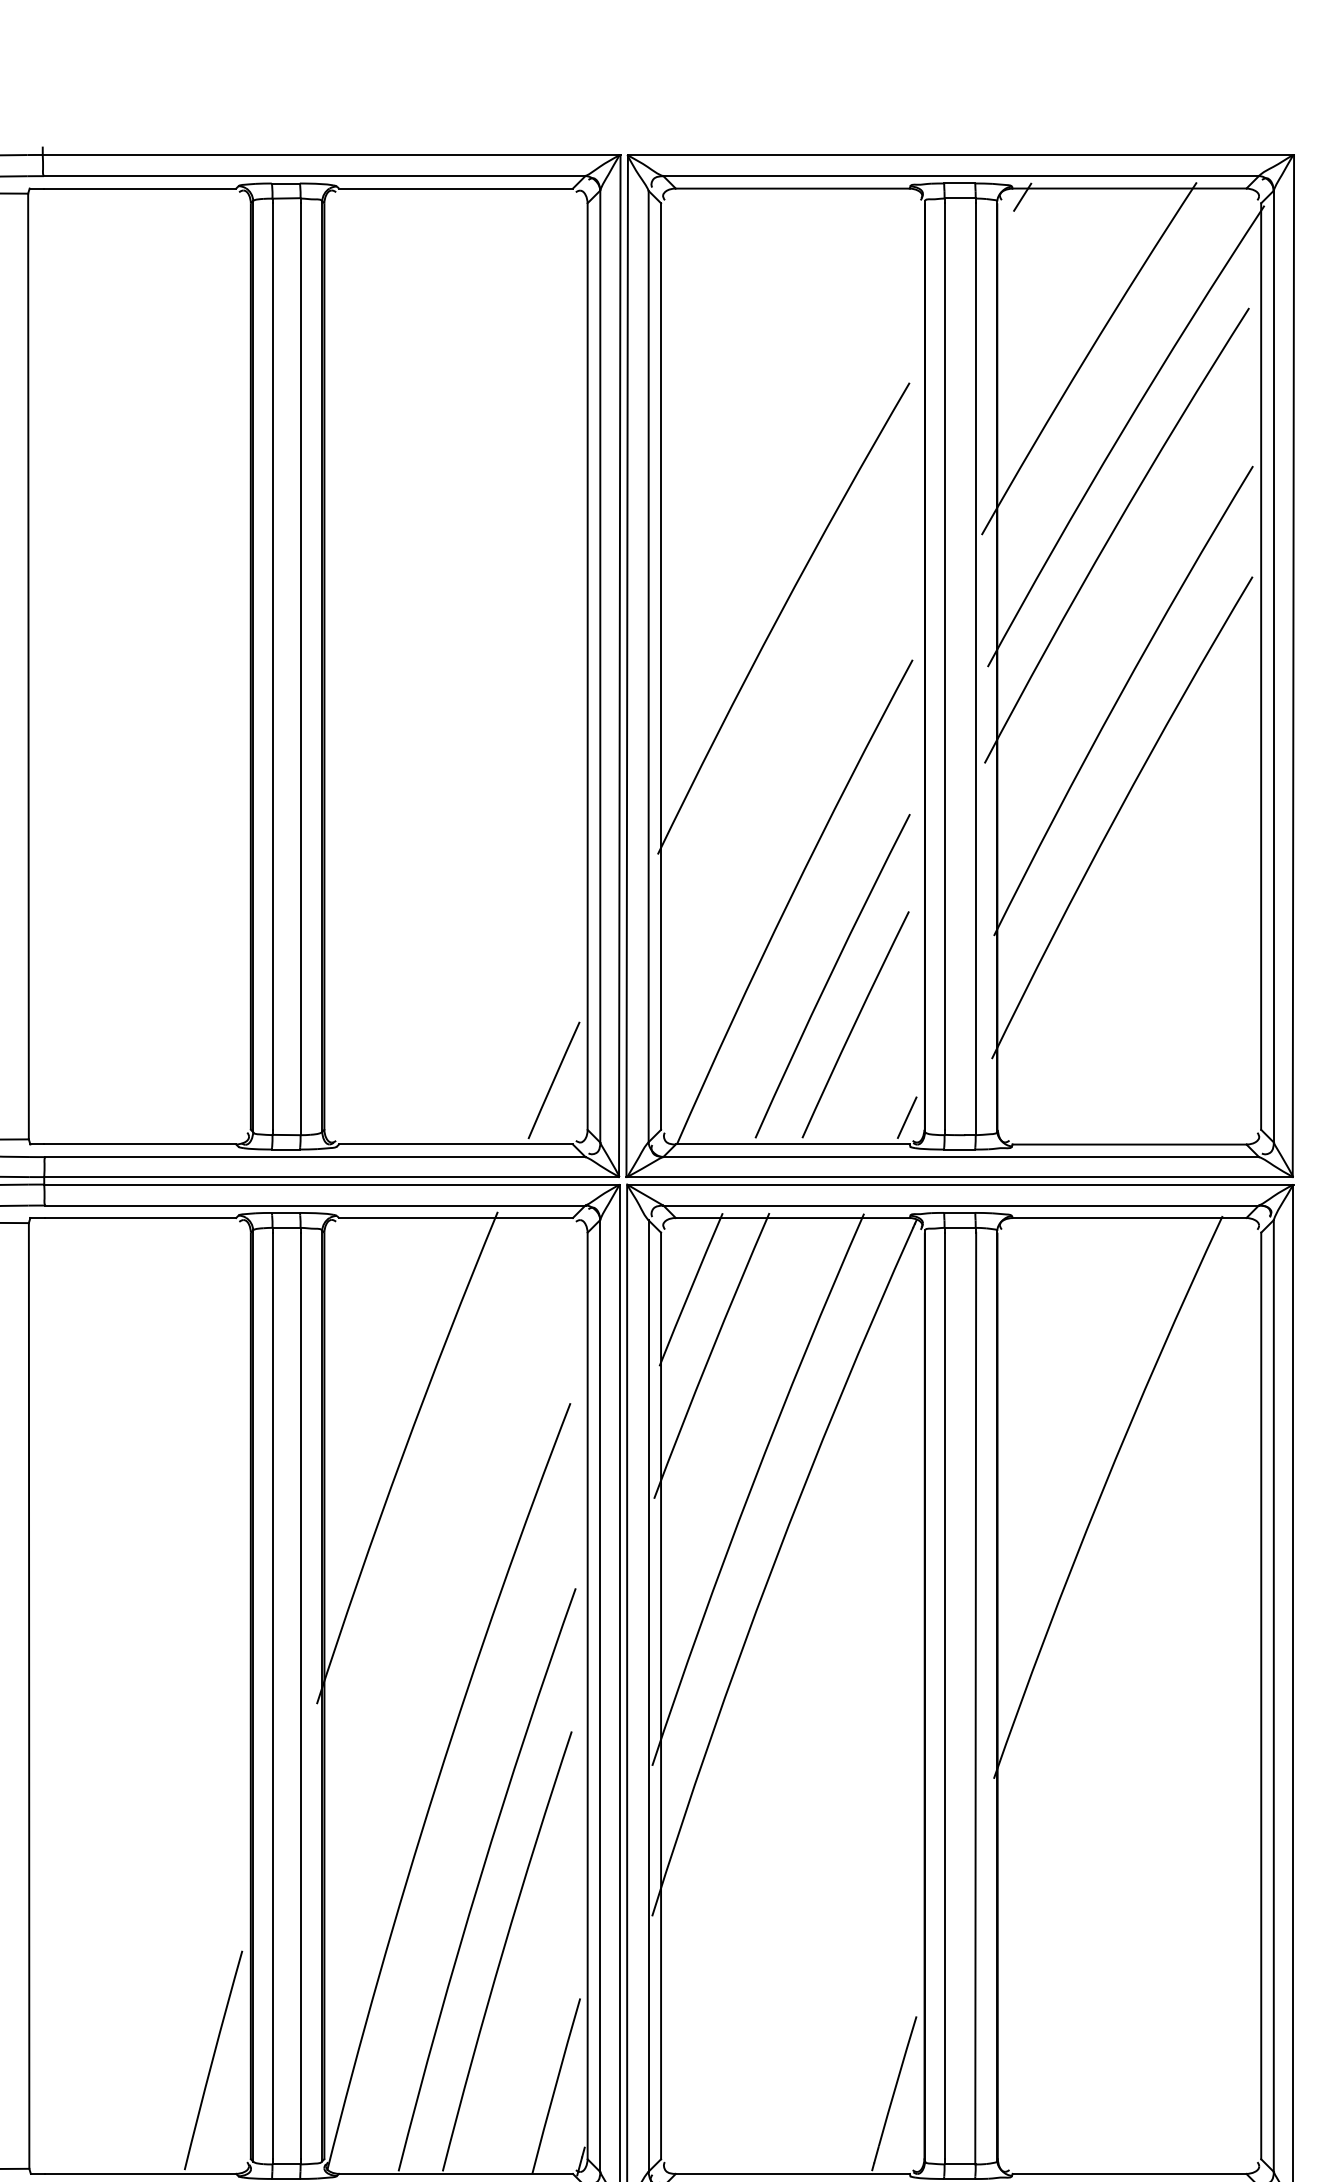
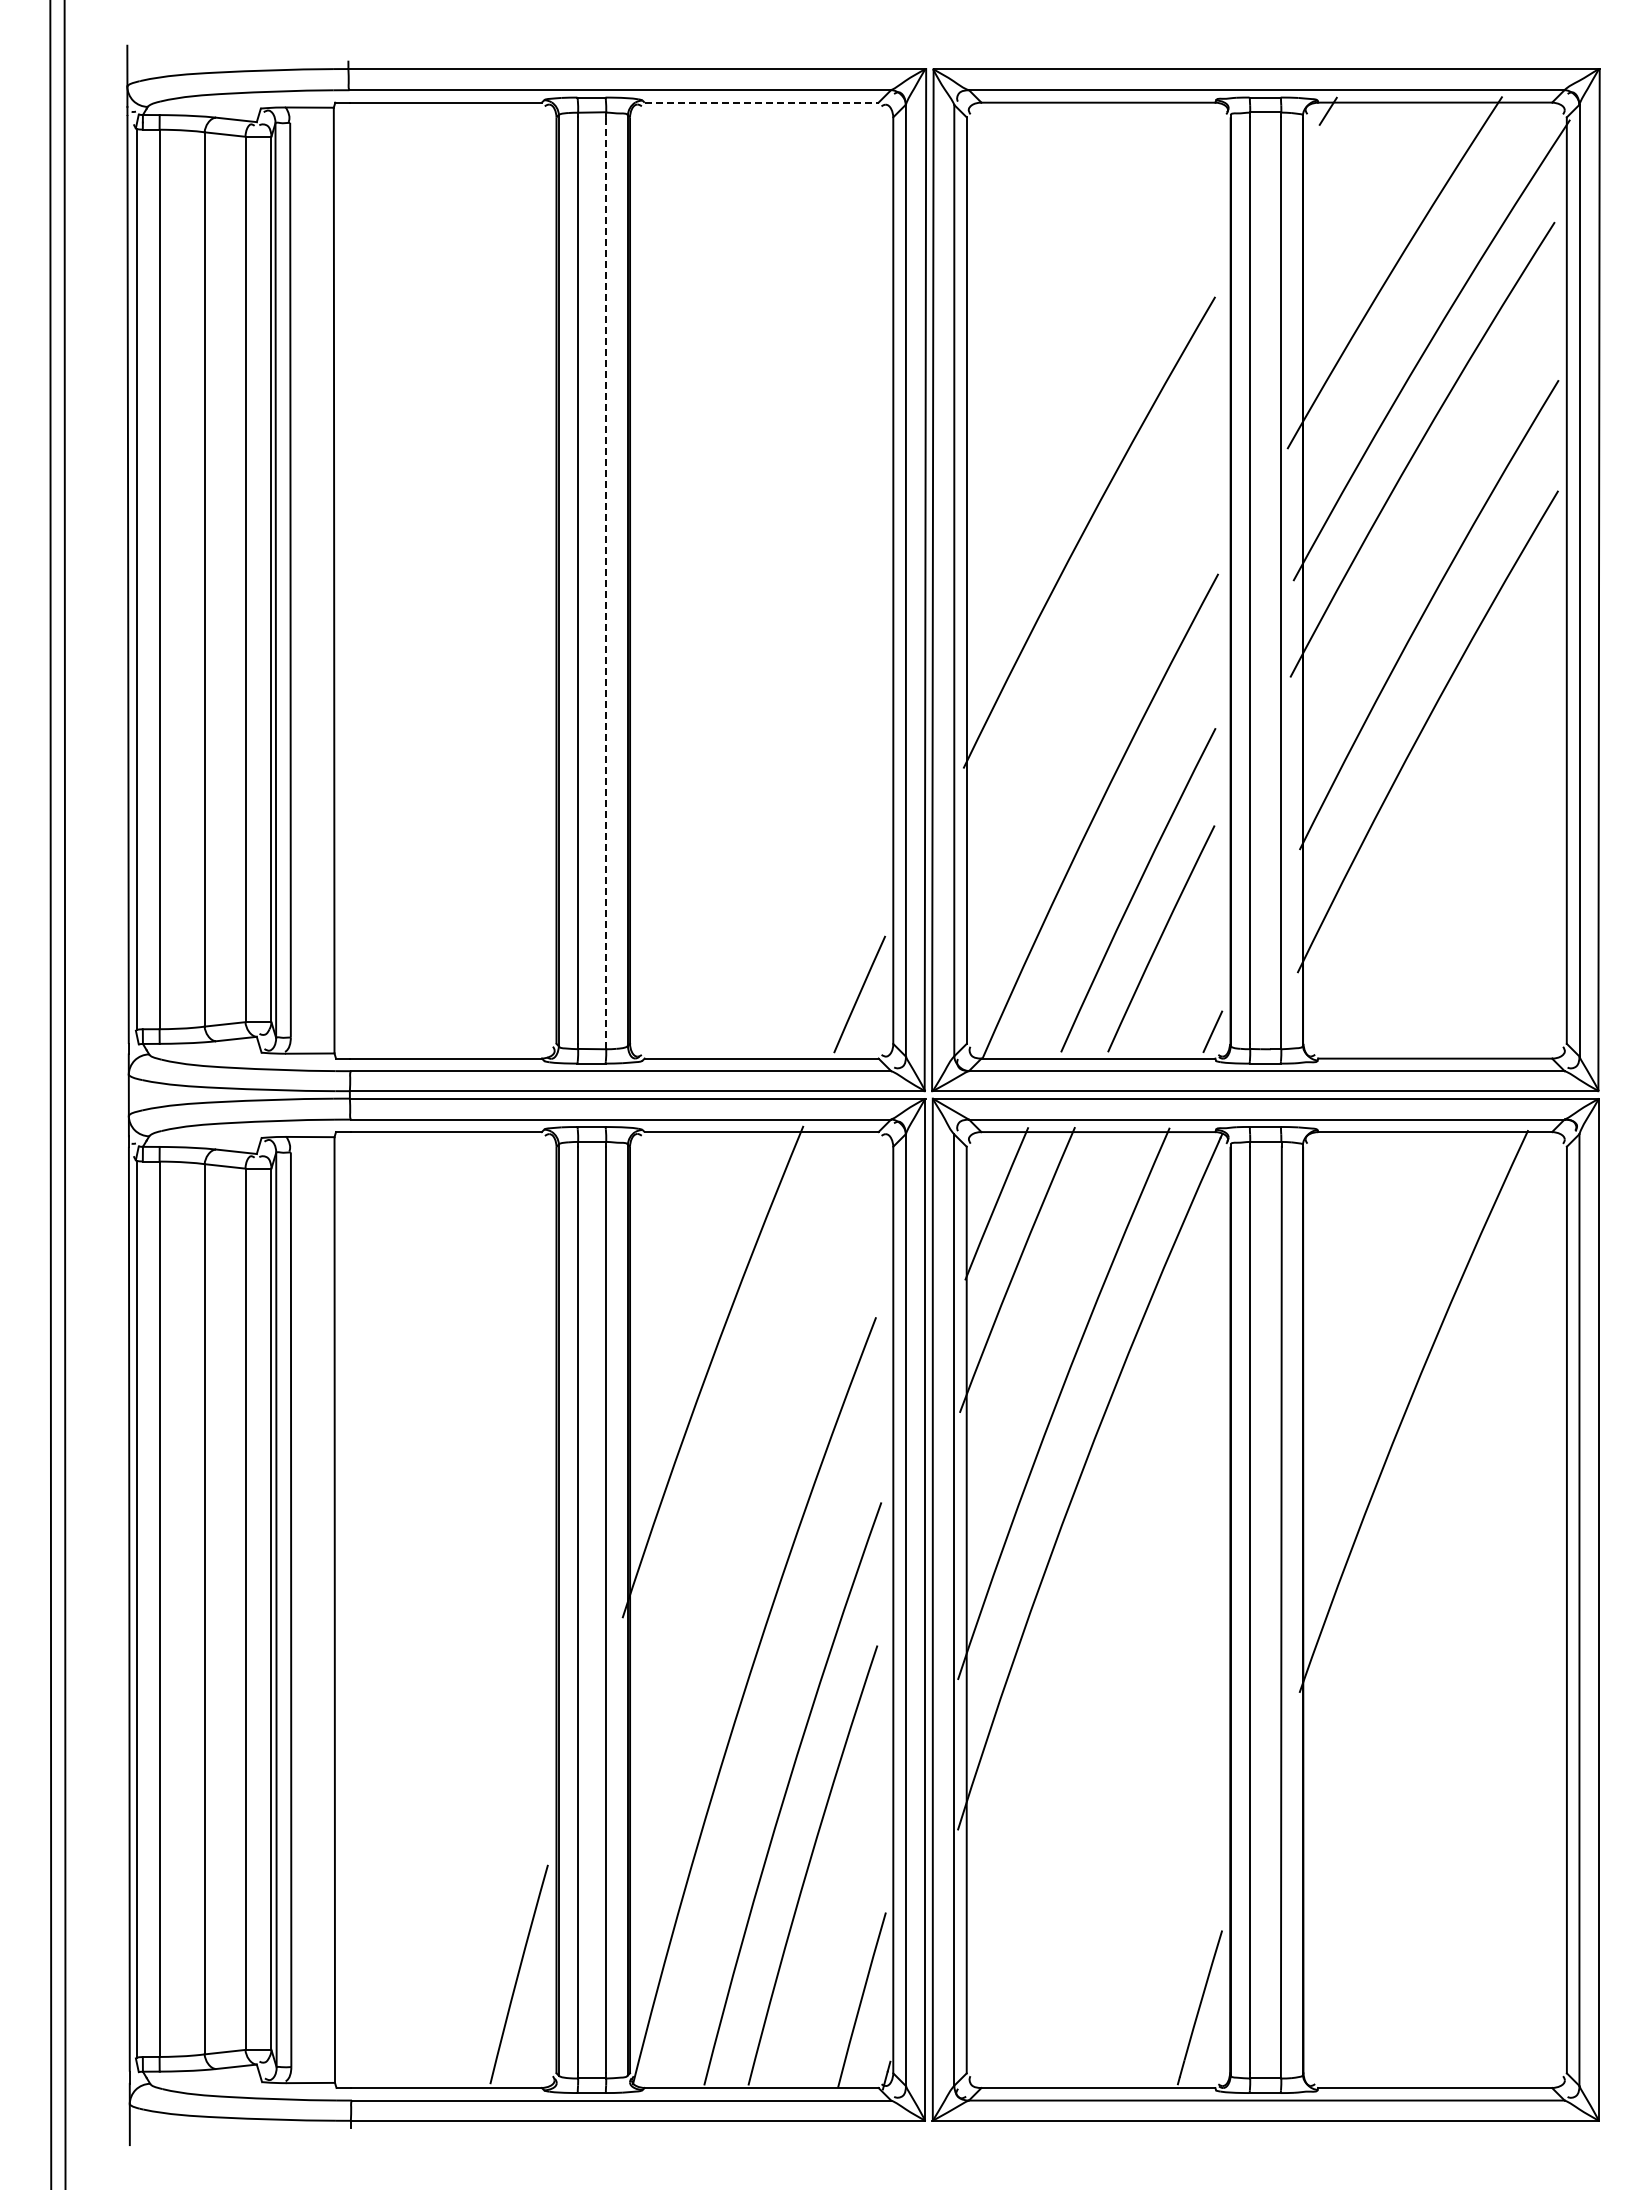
line: (455, 188) -> (761, 102), solid -> dashed
line: (300, 669) -> (606, 583), solid -> dashed

